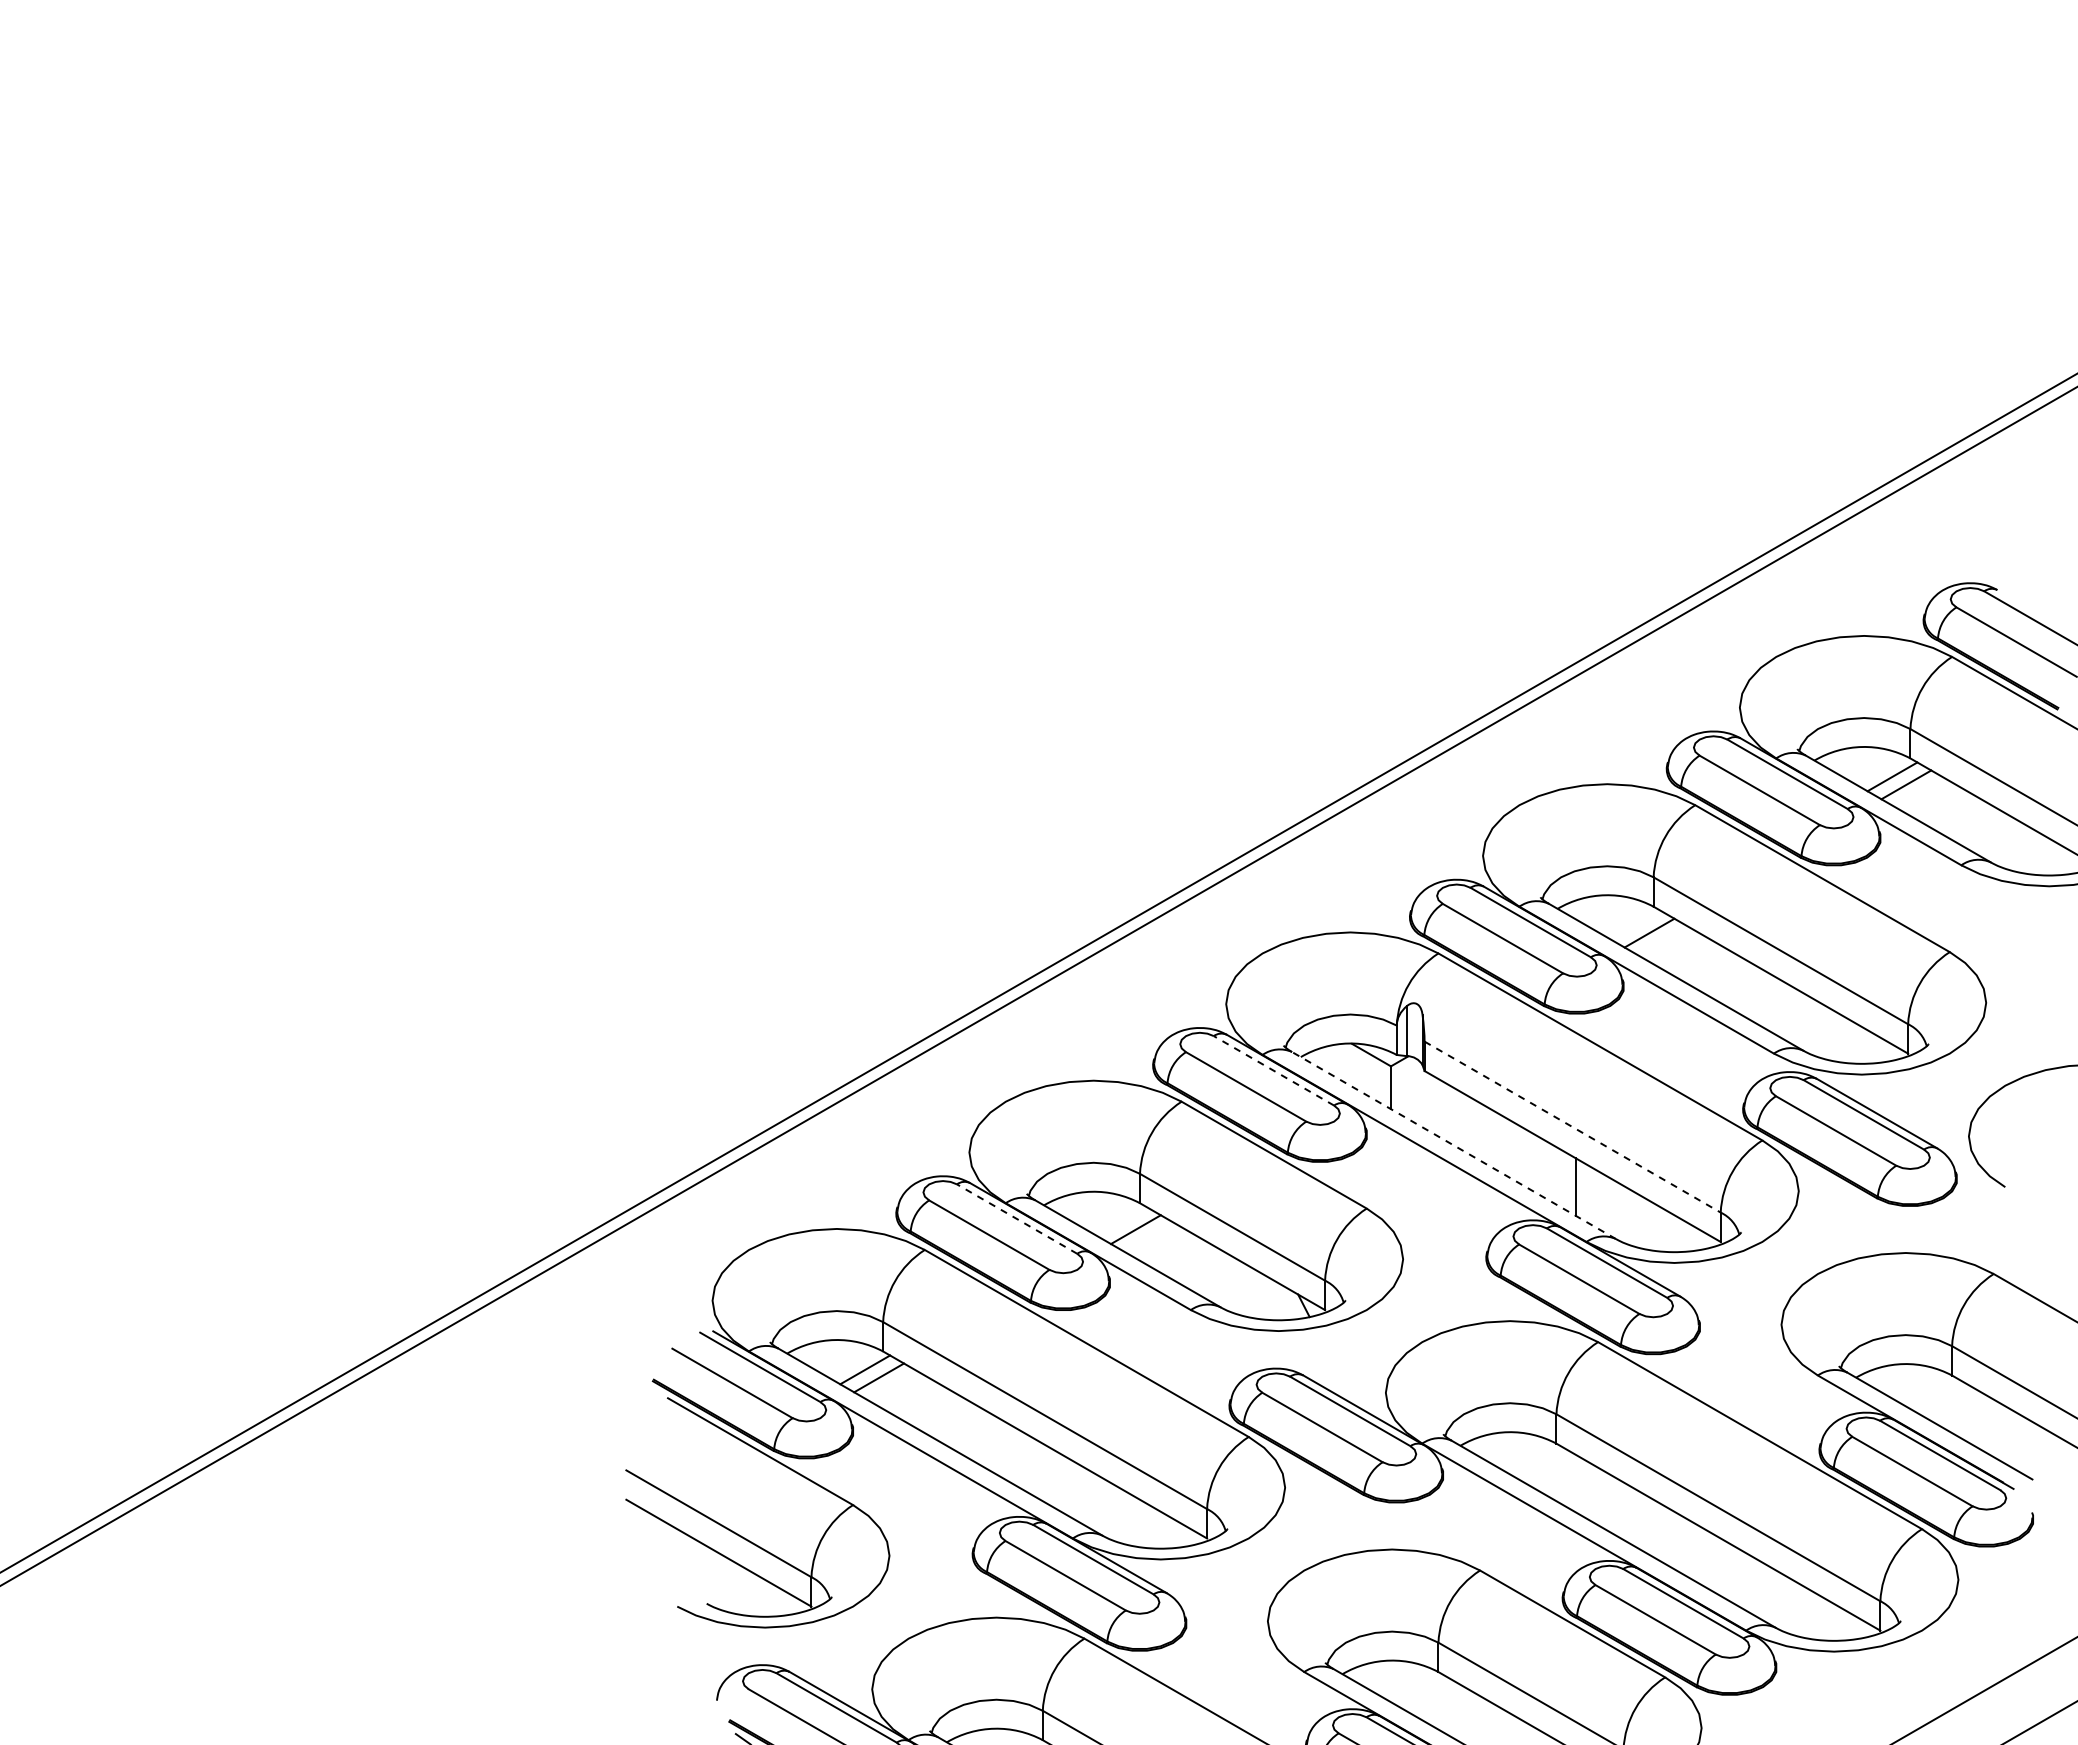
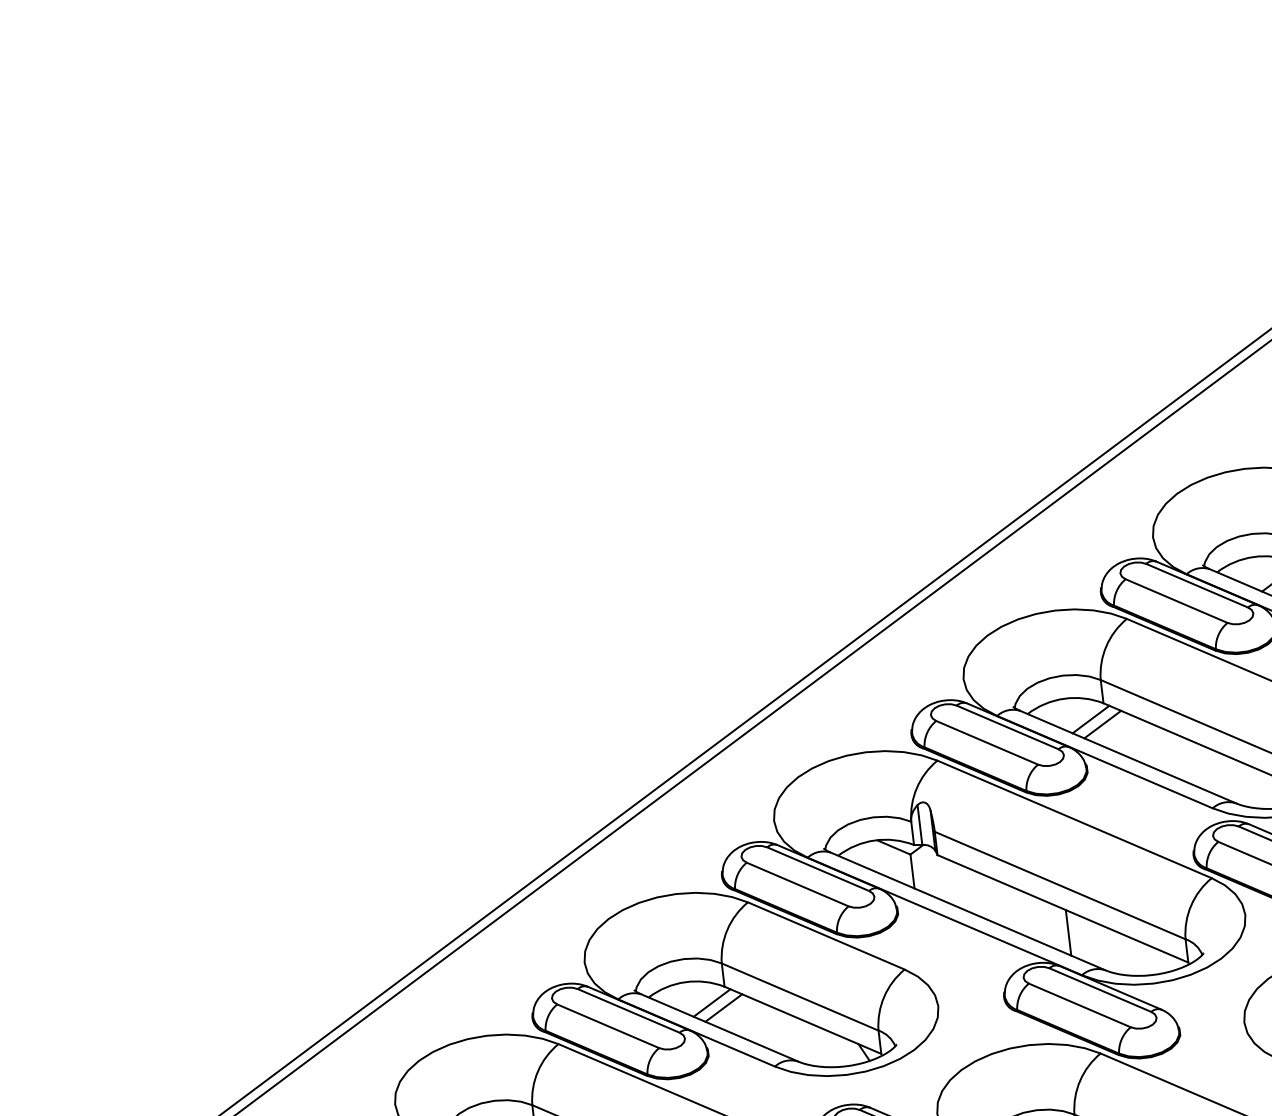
line: (1635, 924) -> (1090, 719), added
line: (1273, 1070) -> (817, 868), dashed -> solid
line: (1572, 1127) -> (1060, 885), dashed -> solid
line: (1453, 1145) -> (967, 911), dashed -> solid
line: (1016, 1218) -> (628, 1010), dashed -> solid
line: (1121, 1221) -> (711, 1002), added

